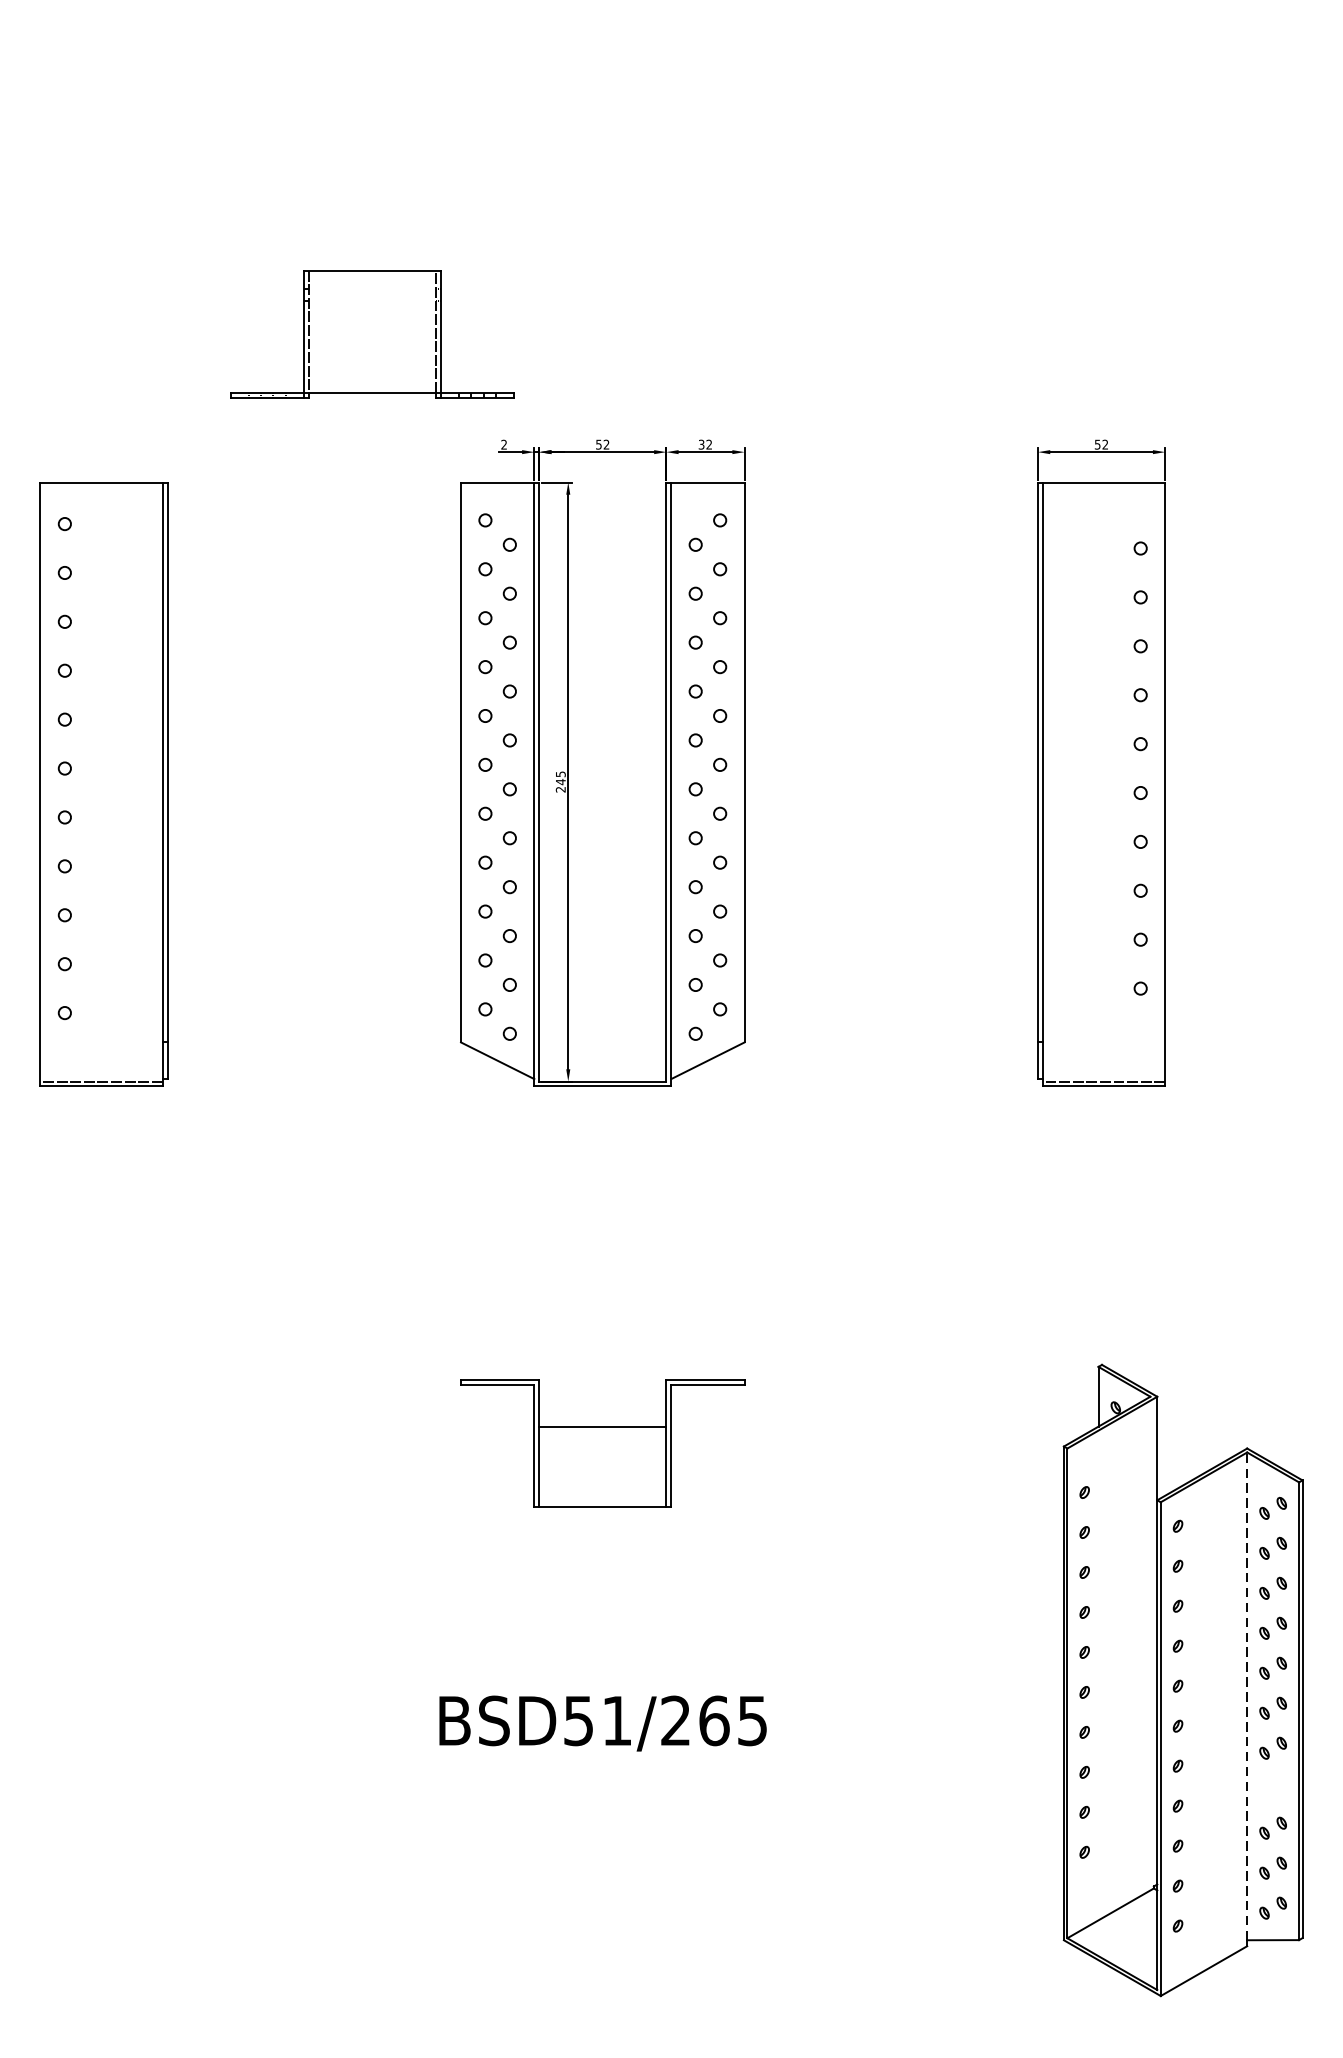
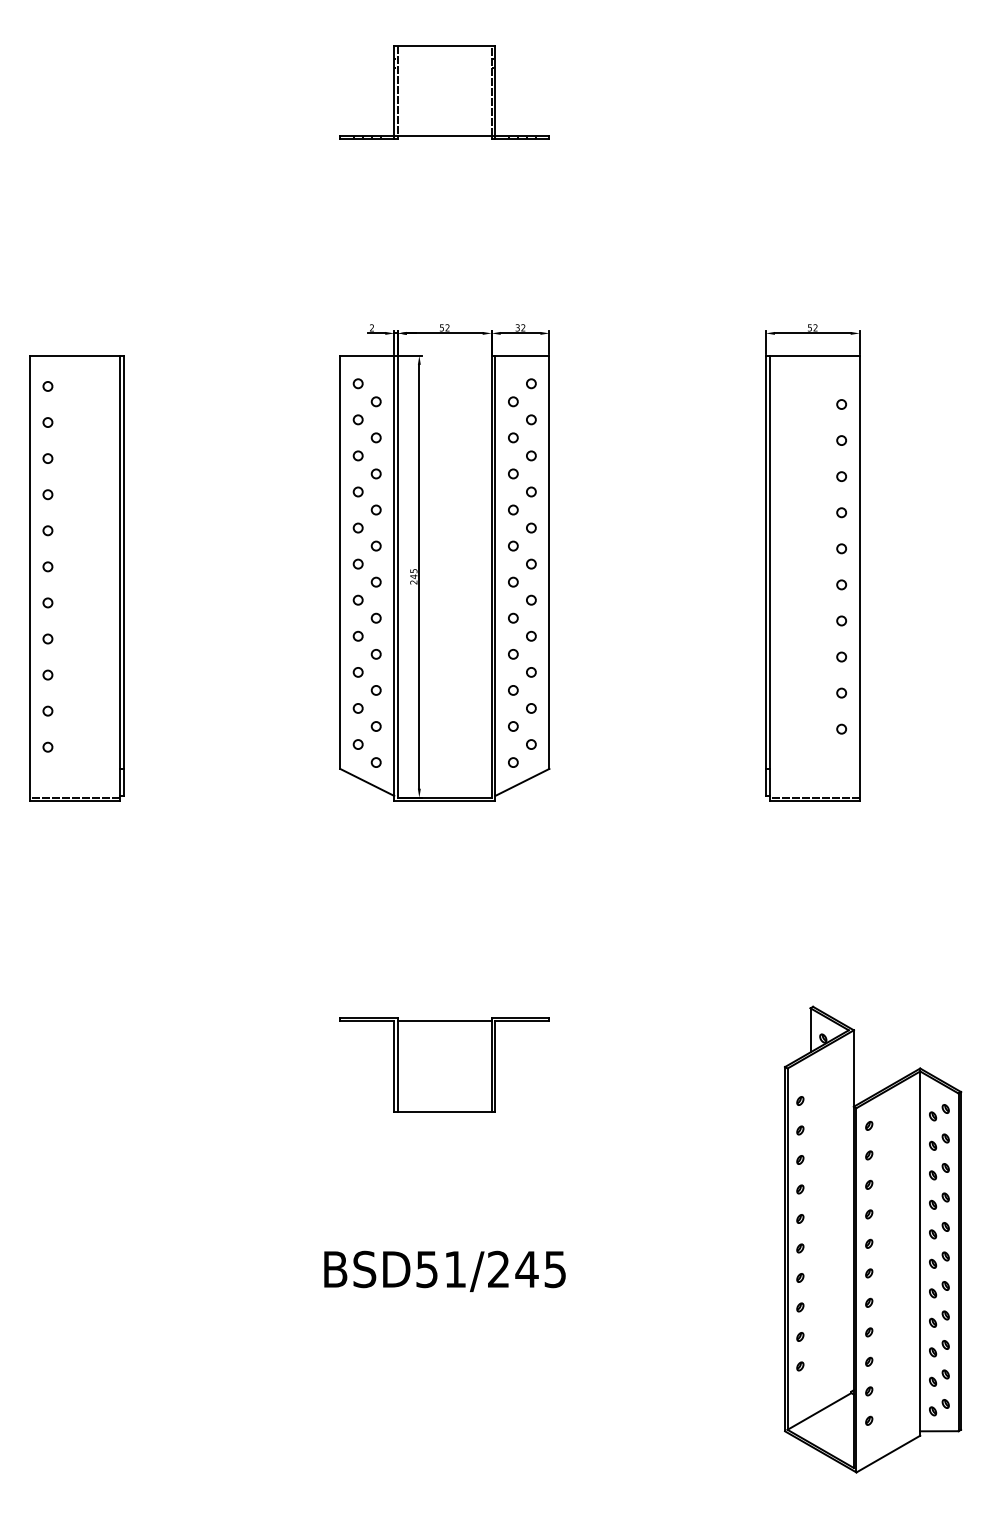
part: (371, 334) -> (444, 92), moved
line: (602, 1426) -> (444, 1021), moved
line: (1247, 1696) -> (920, 1251), dashed -> solid
text: (713, 1720) -> (526, 1269), BSD51/265 -> BSD51/245
part: (1273, 1787) -> (939, 1318), added

